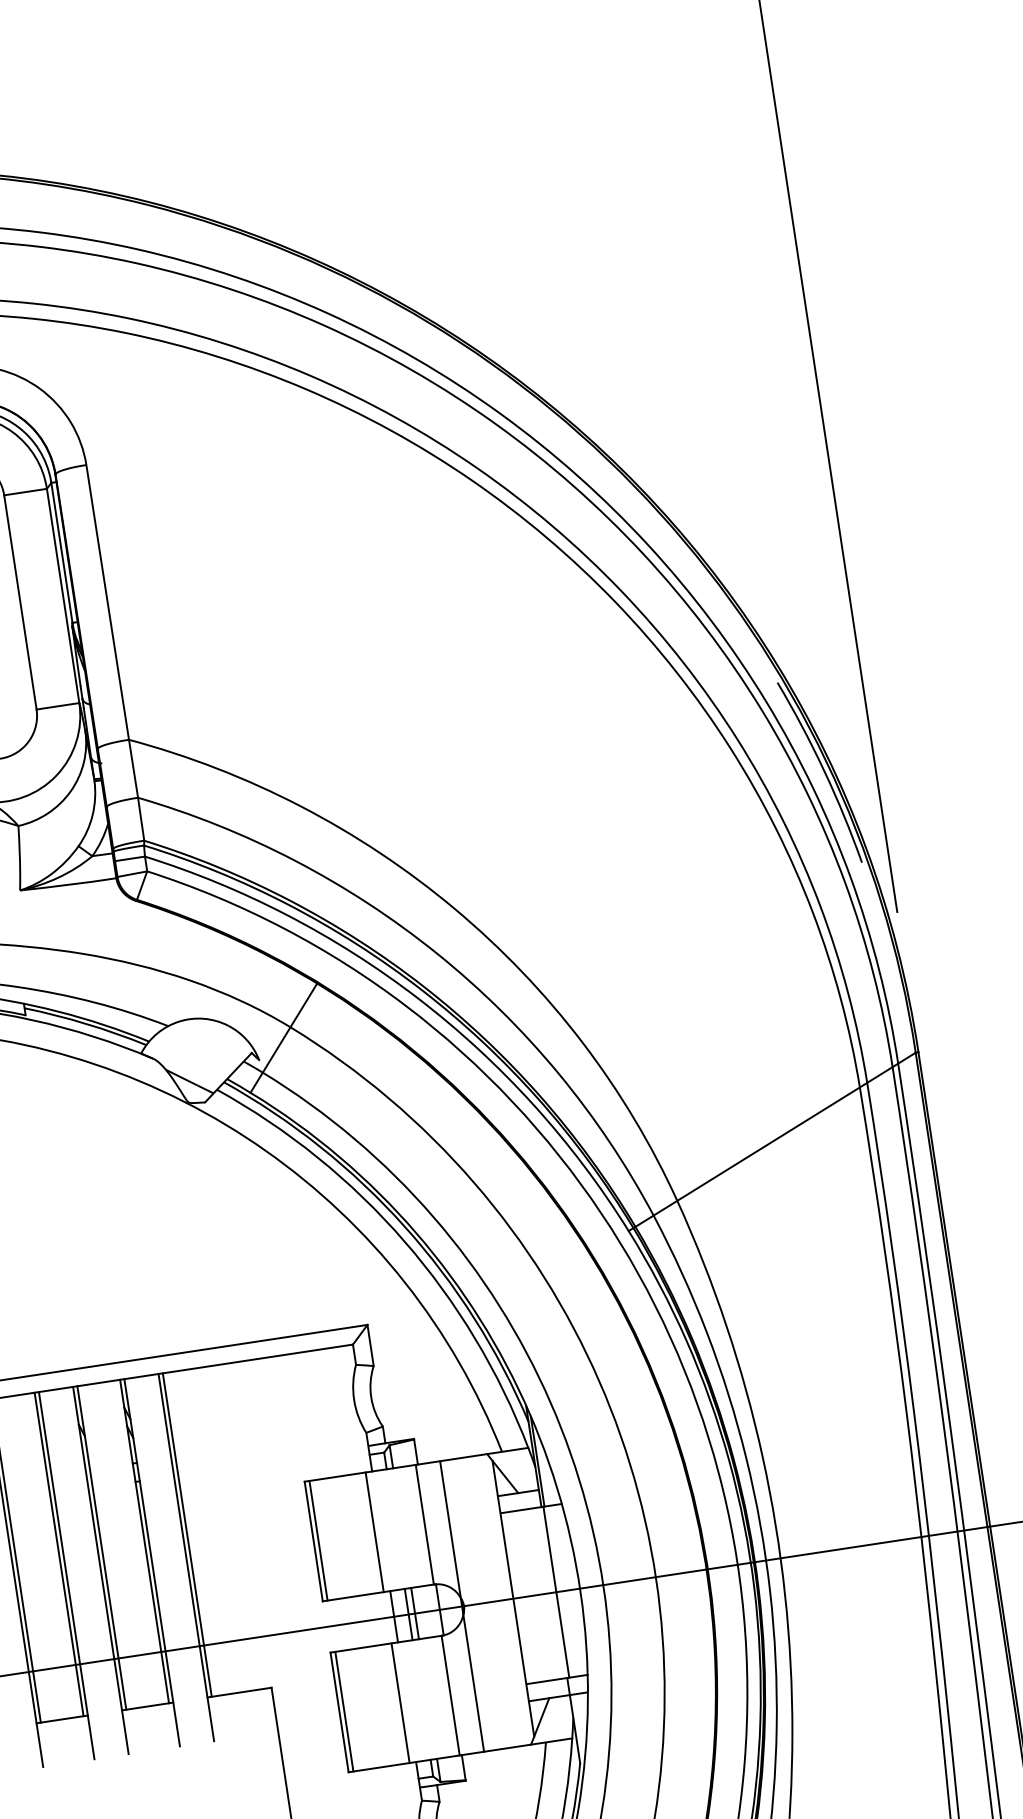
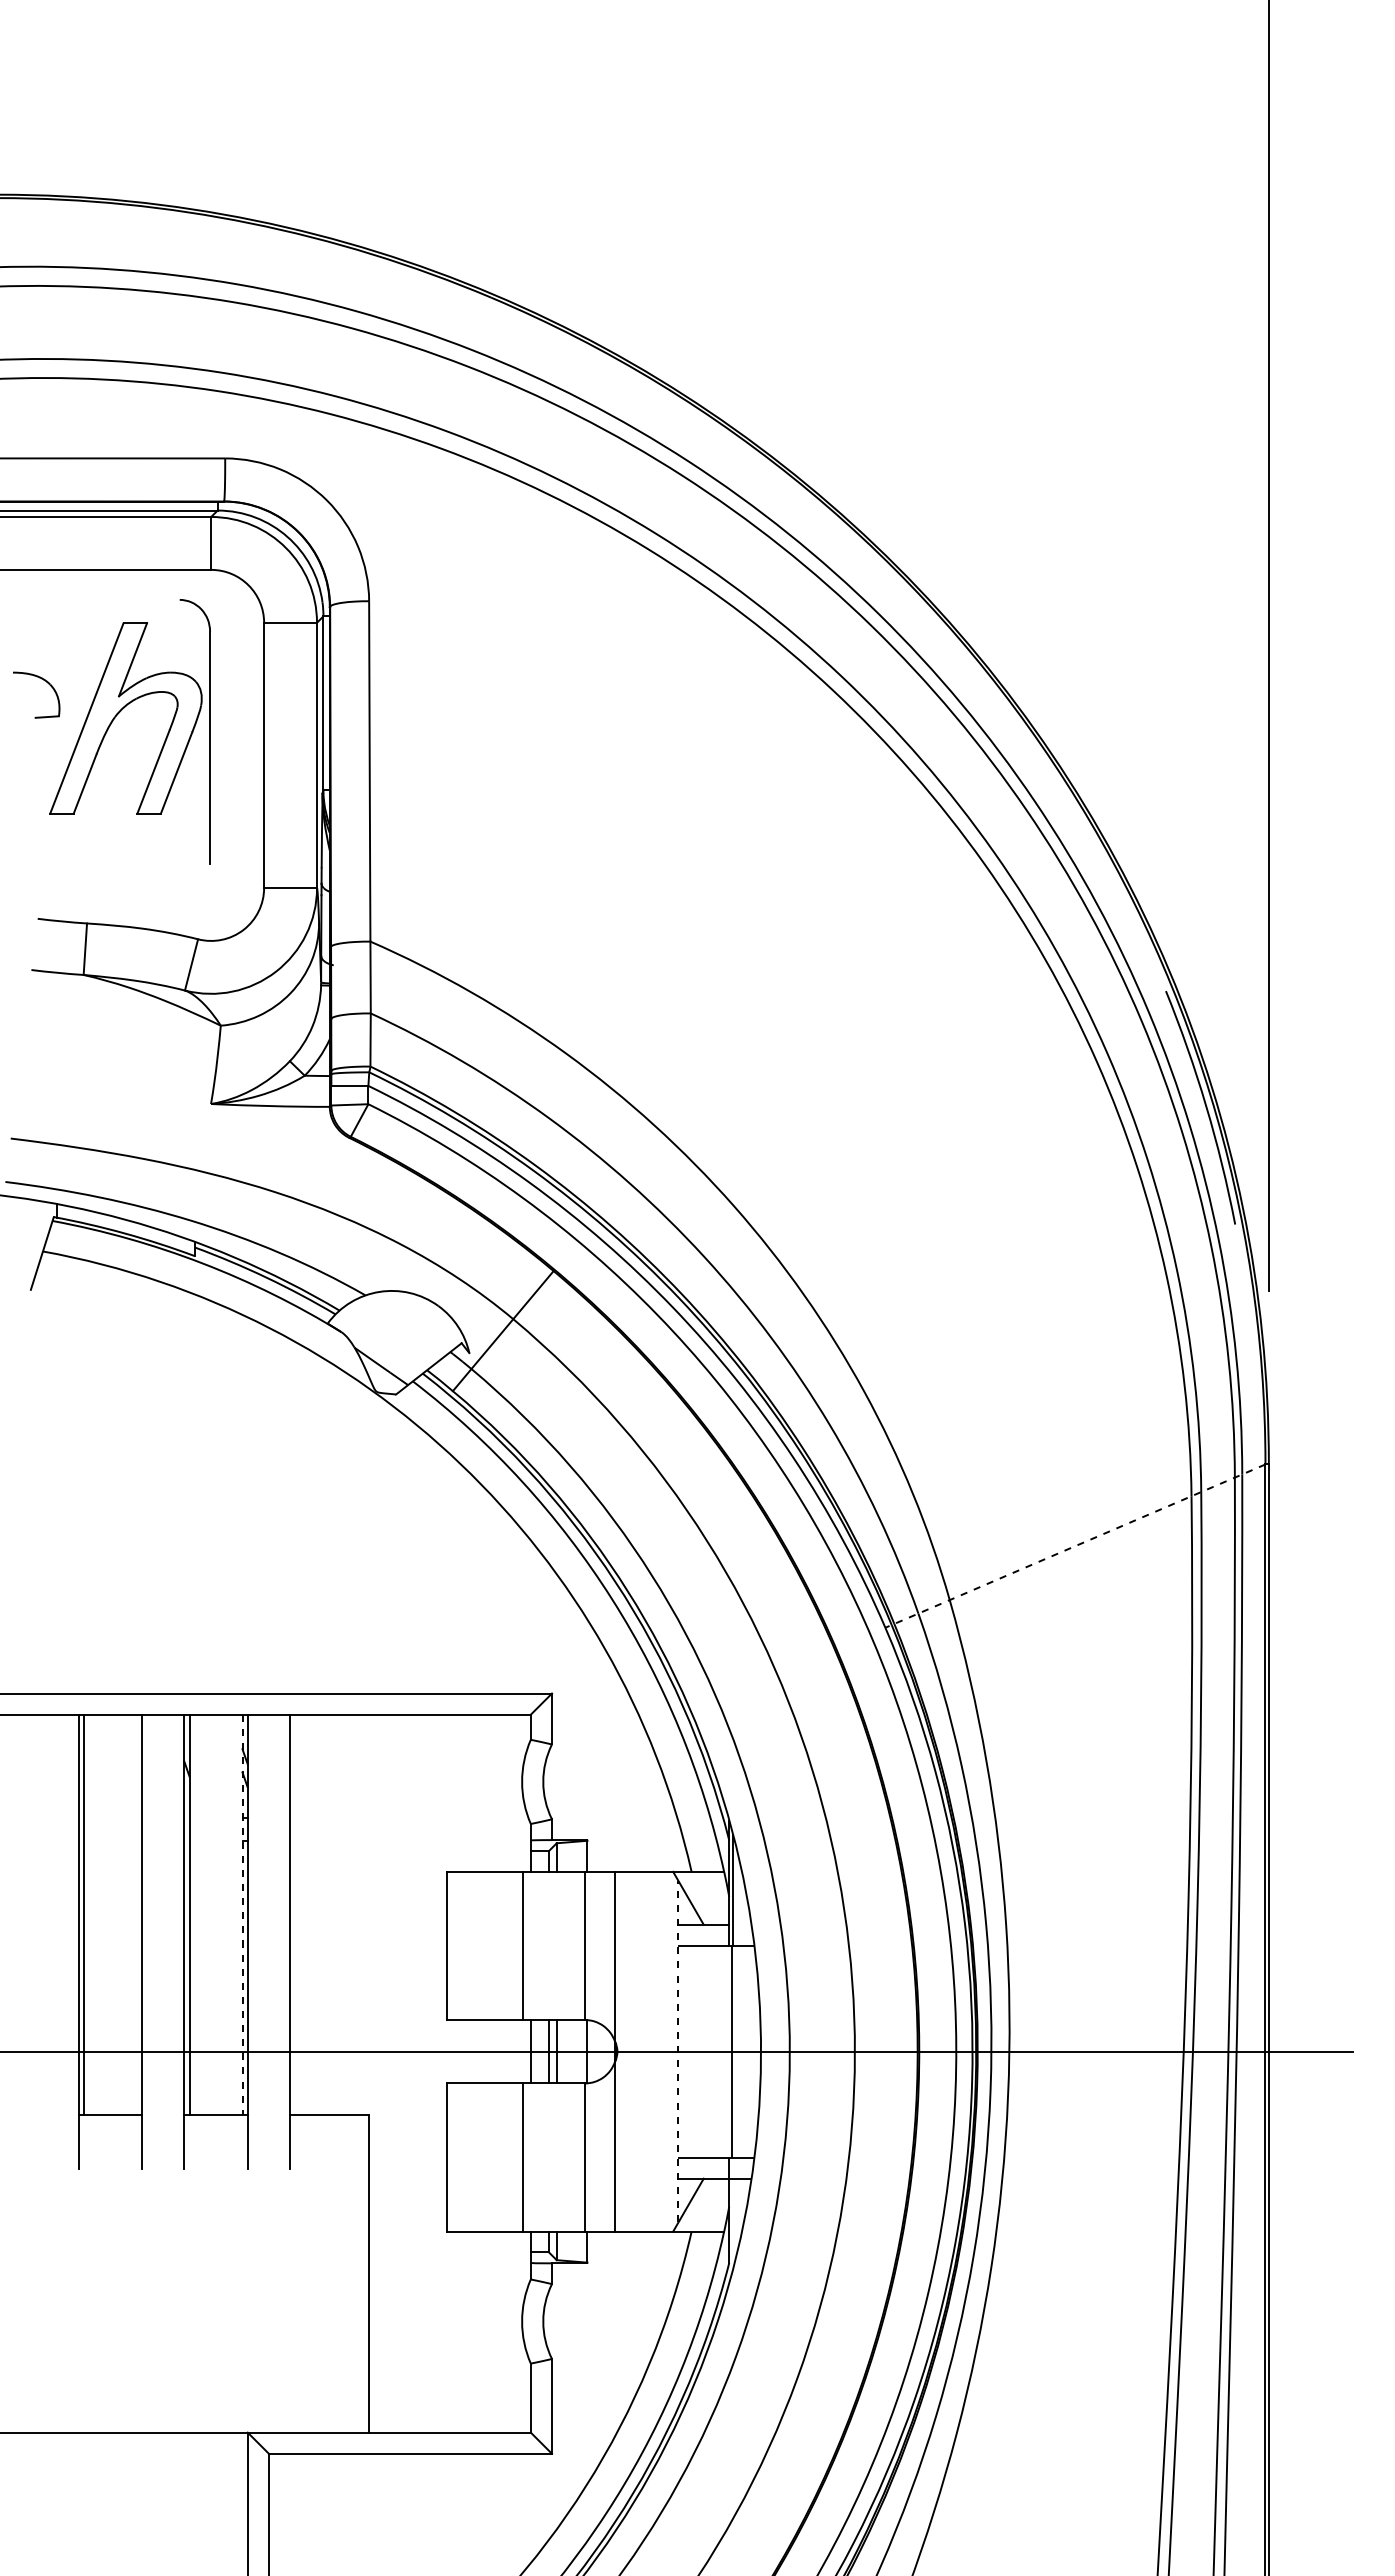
line: (772, 1142) -> (1075, 1546), solid -> dashed
line: (187, 1534) -> (295, 1914), removed
line: (318, 1540) -> (453, 1945), removed
line: (144, 1541) -> (242, 1915), solid -> dashed
line: (58, 1554) -> (136, 1914), removed
line: (513, 1598) -> (678, 2051), solid -> dashed
line: (344, 1711) -> (453, 2157), removed

